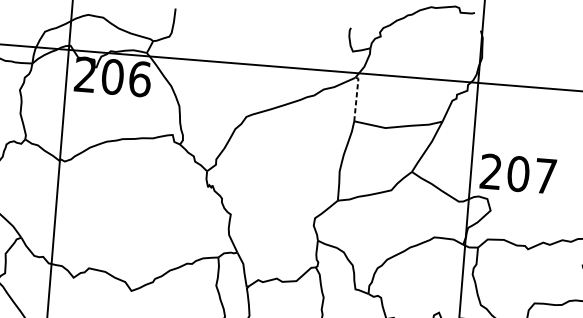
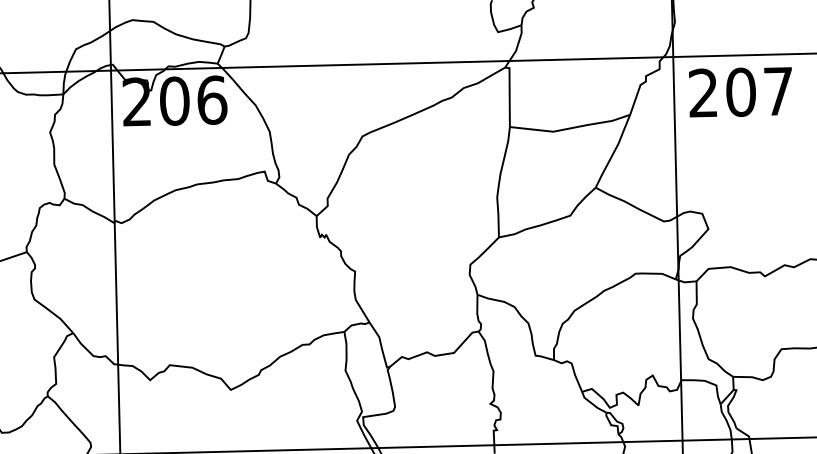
line: (356, 97) -> (509, 94), dashed -> solid
text: (518, 174) -> (740, 92), moved

